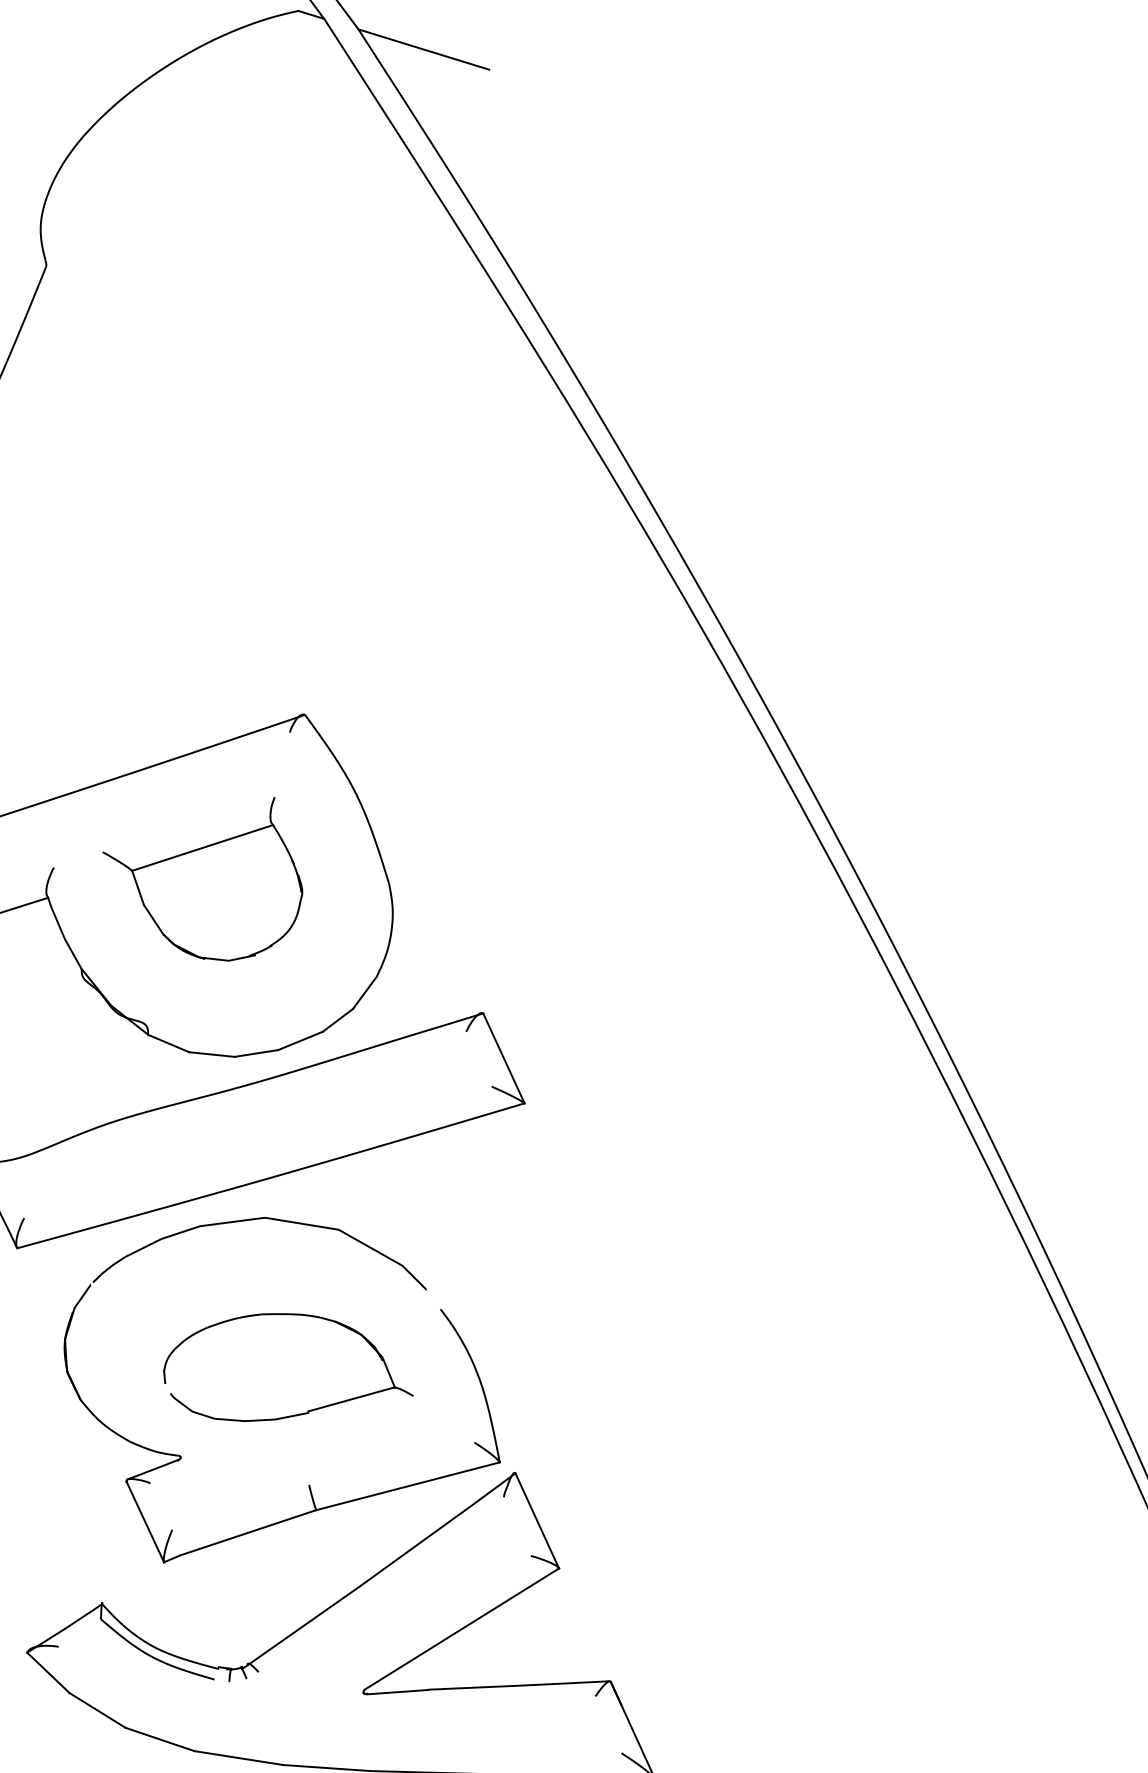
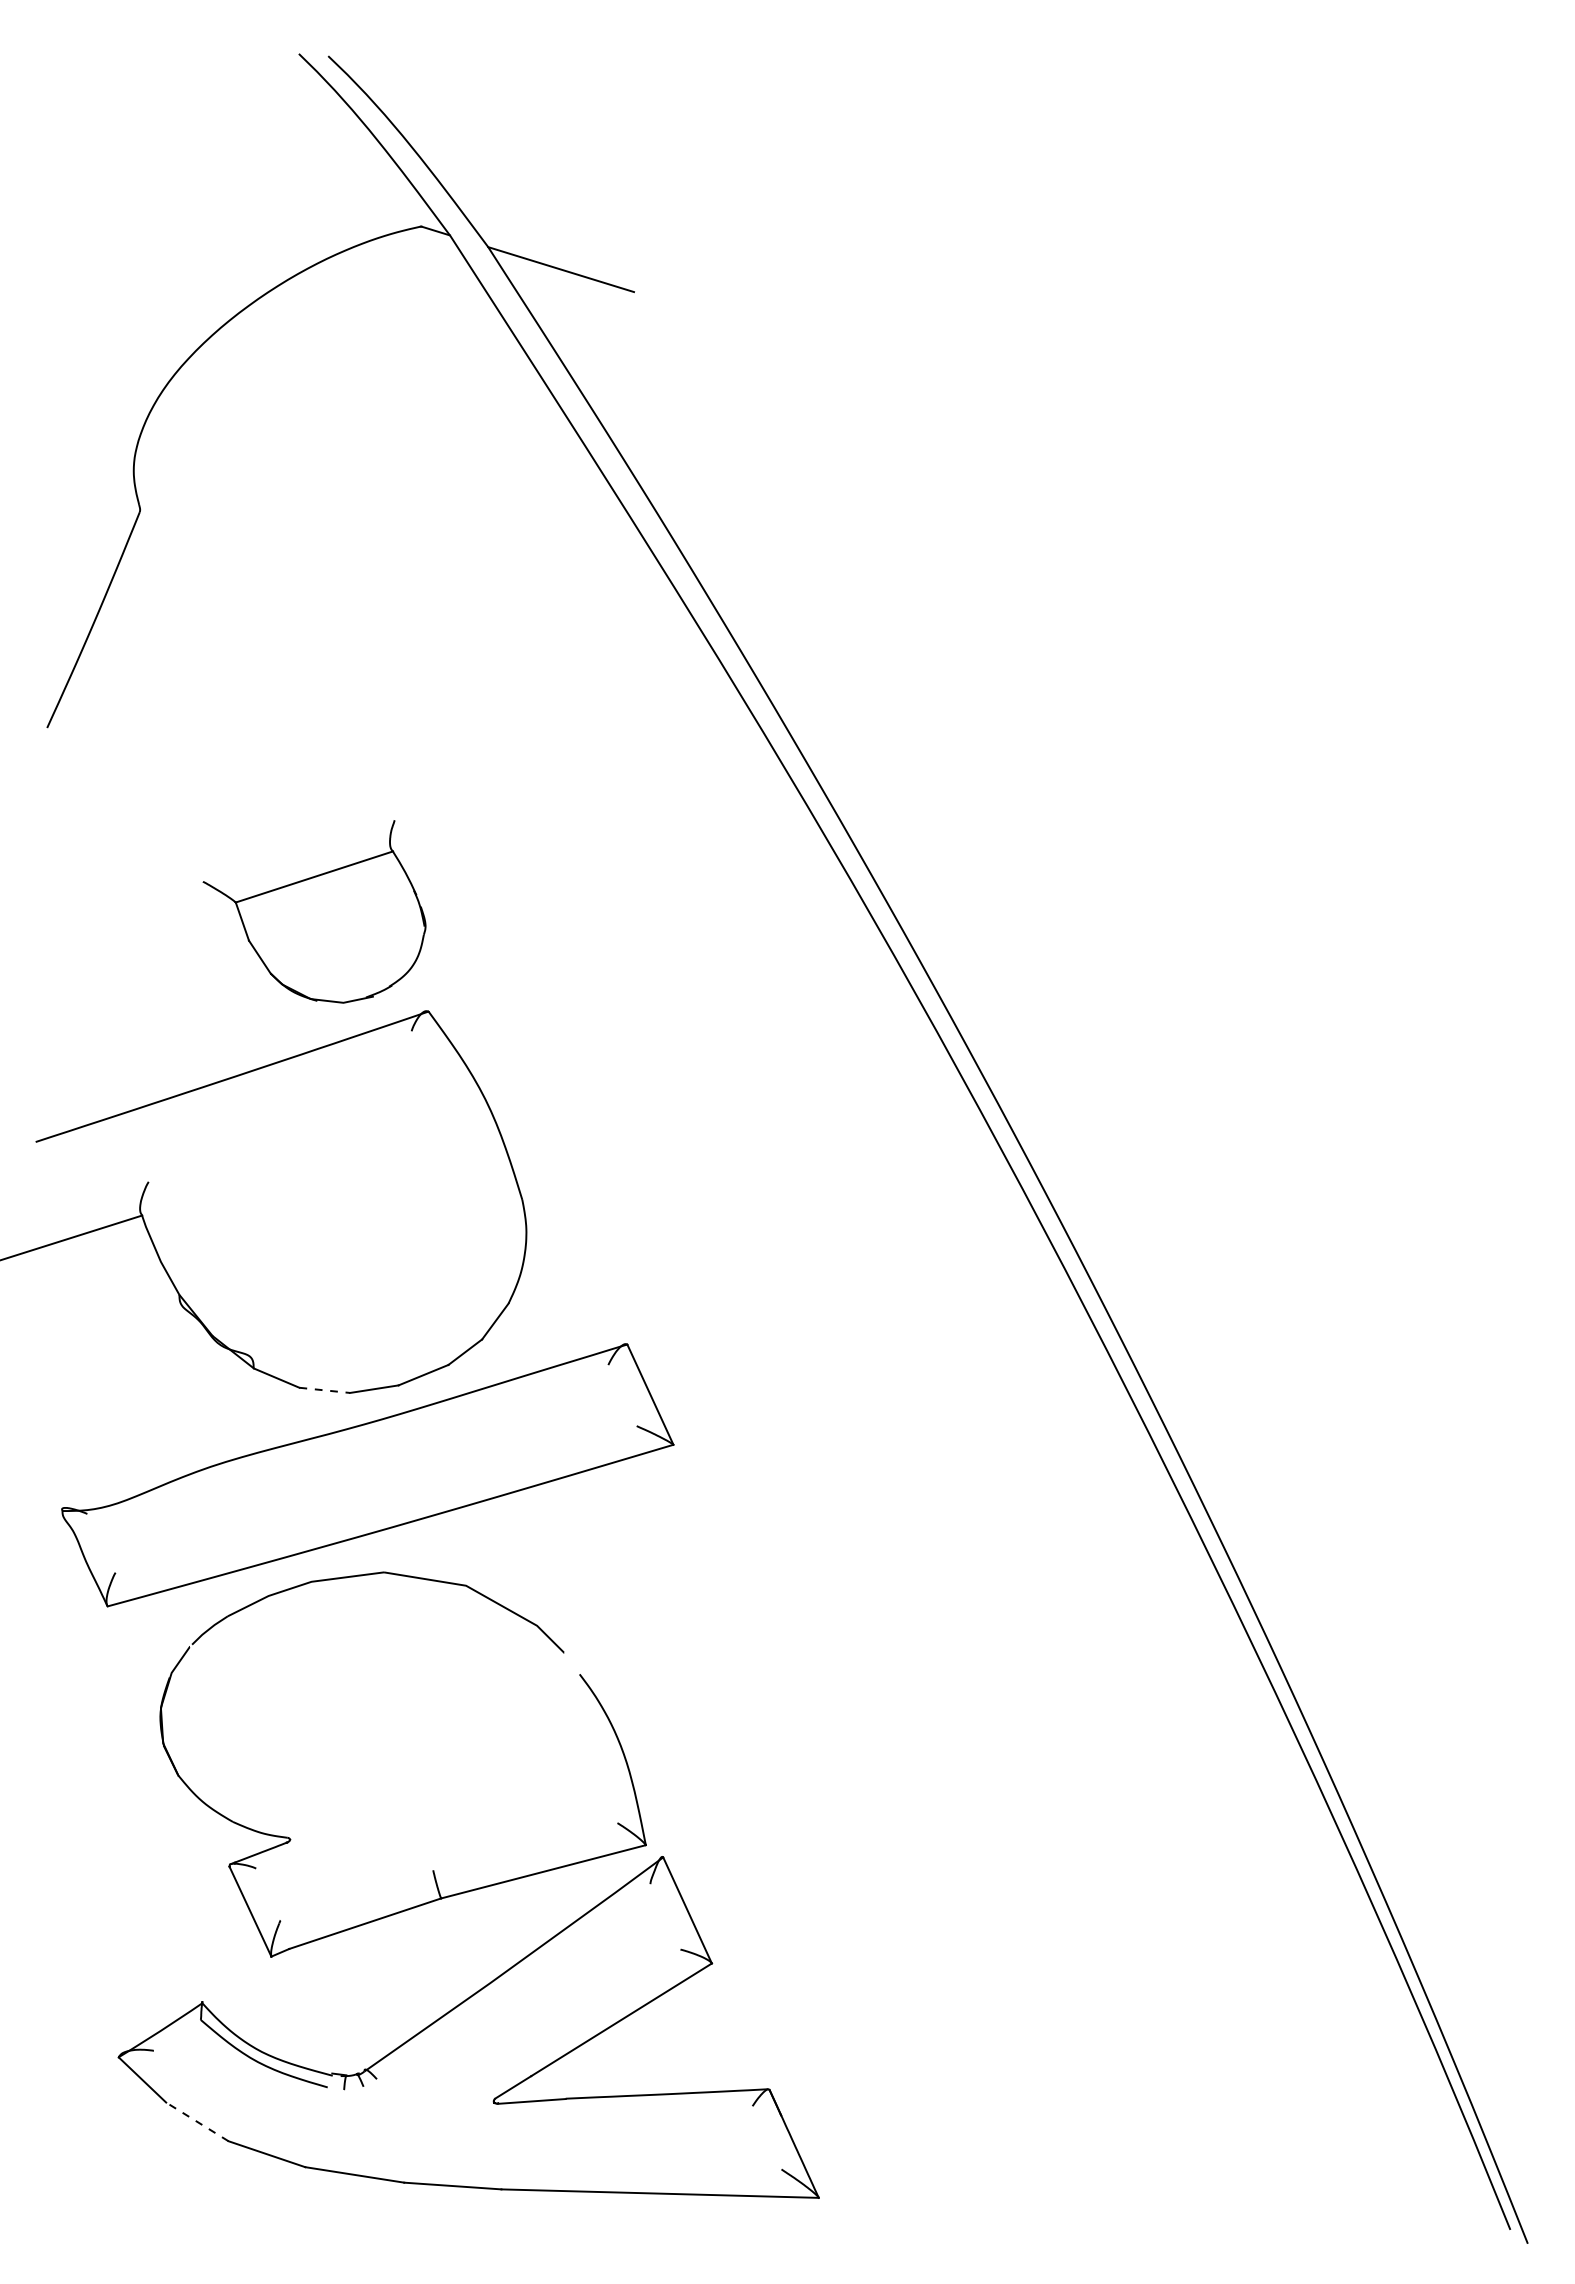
part: (202, 878) -> (314, 911), moved
line: (212, 1054) -> (325, 1390), solid -> dashed
part: (295, 1414) -> (418, 1791), removed
line: (97, 1710) -> (197, 2121), solid -> dashed

